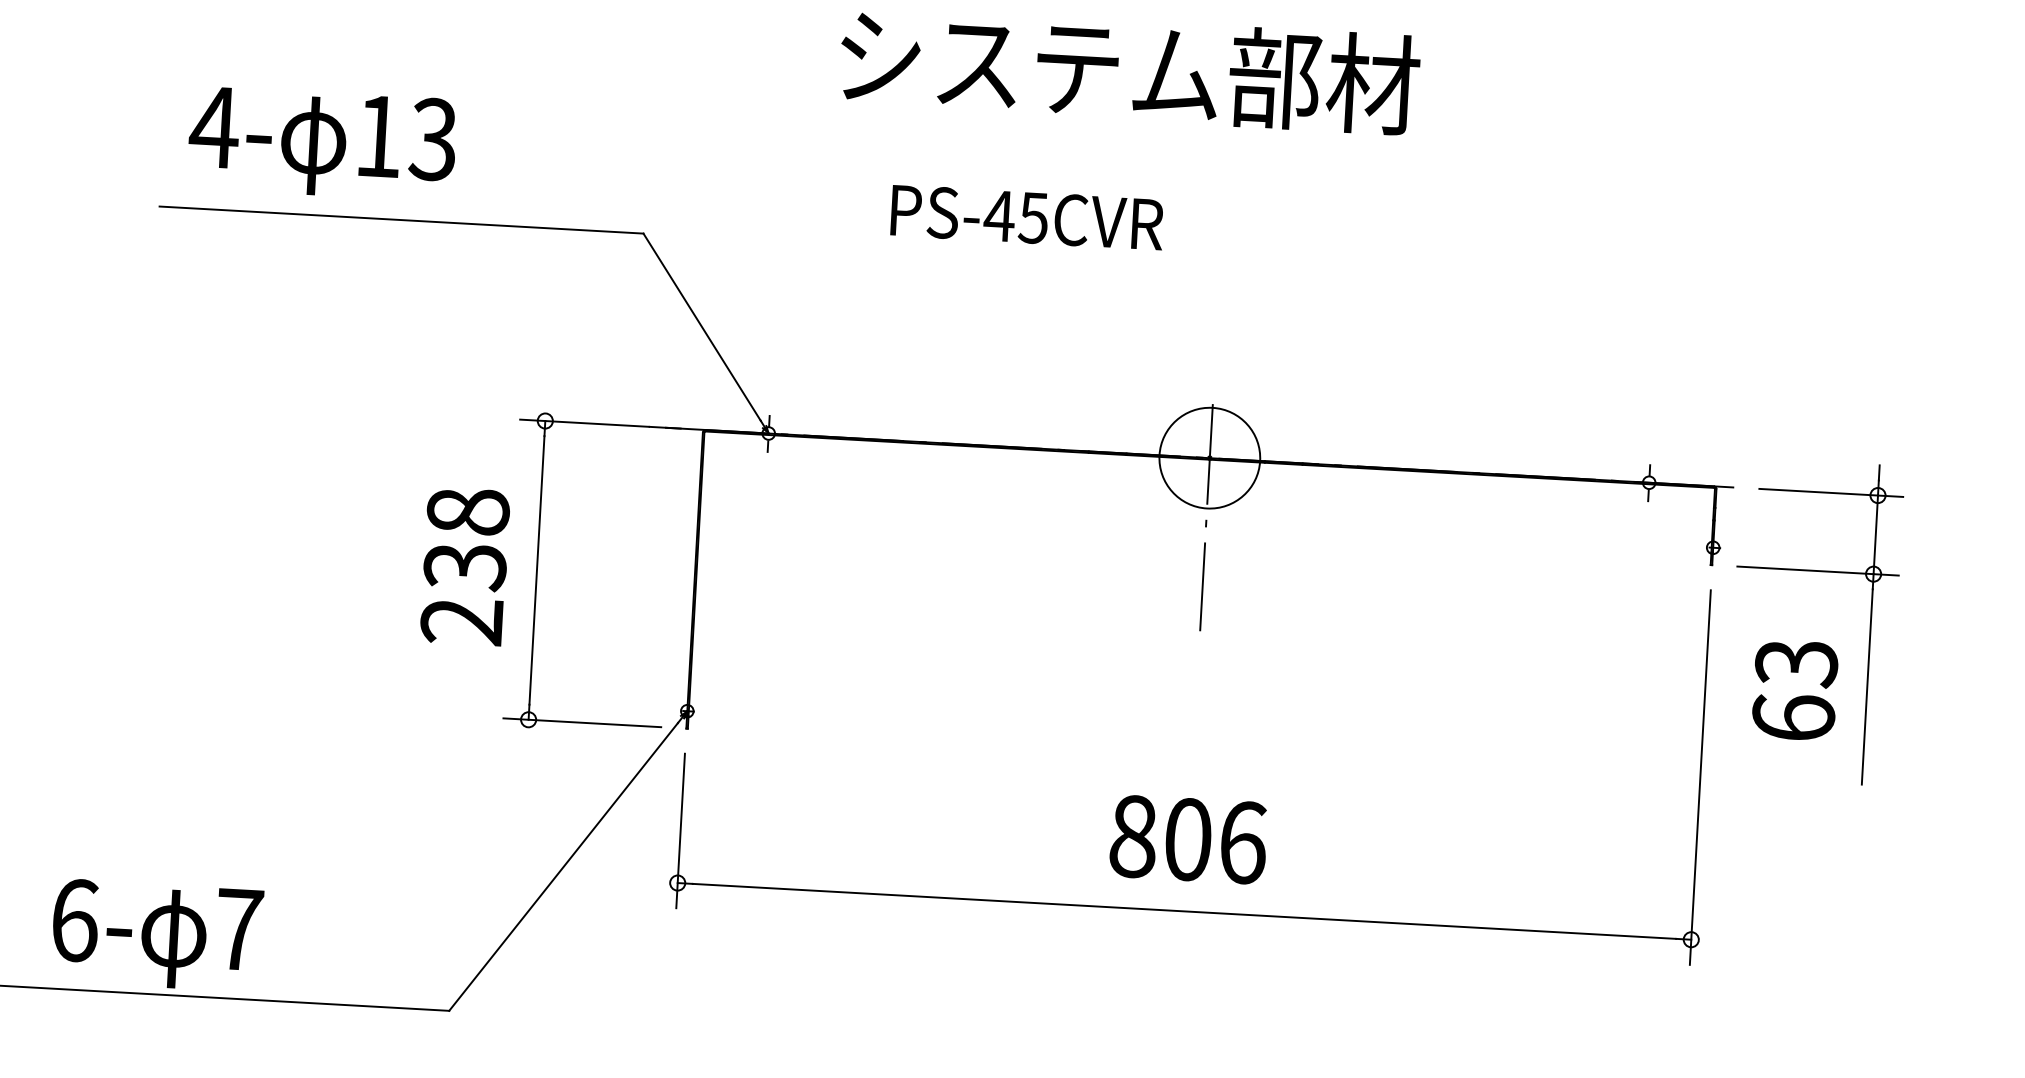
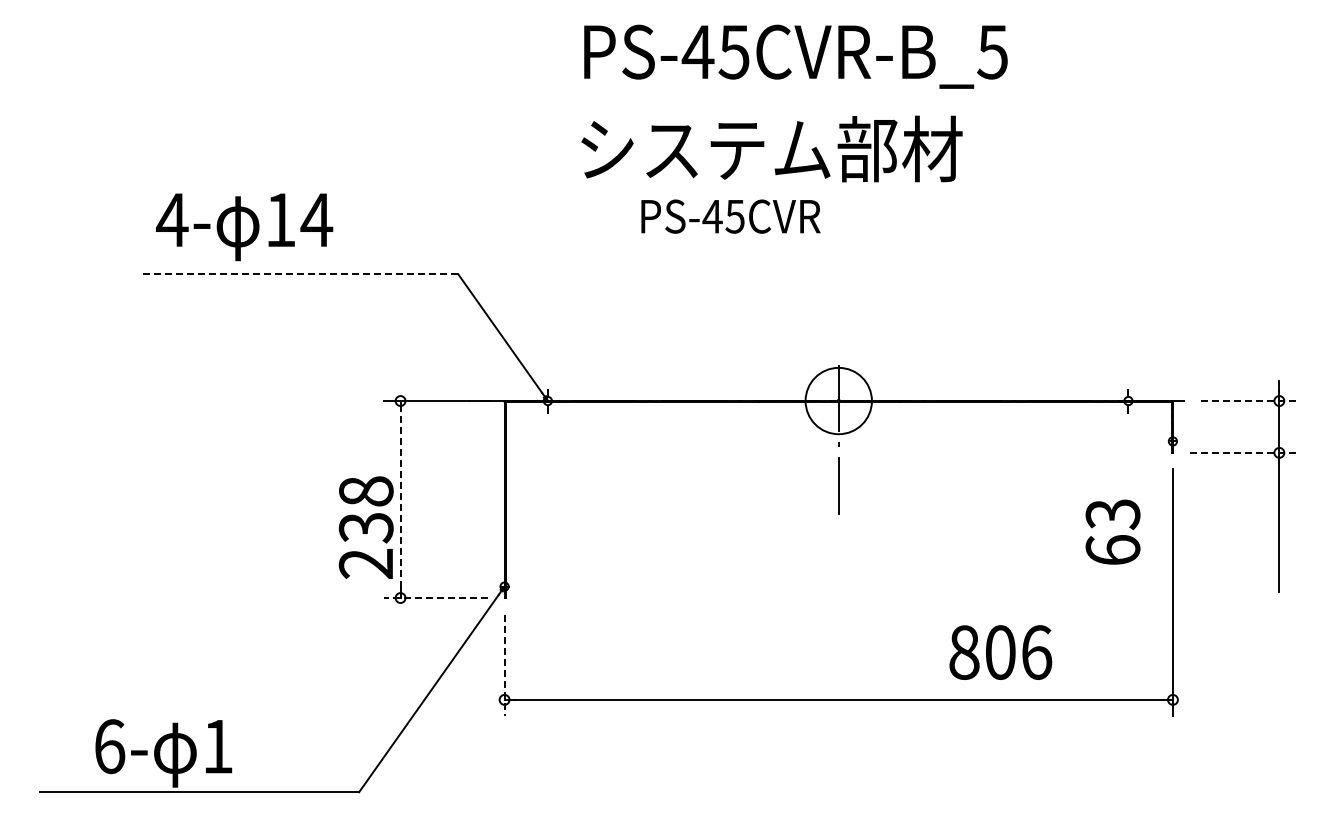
text: (433, 138) -> (316, 219), 13 -> 14
text: (1026, 217) -> (730, 216), moved
line: (401, 220) -> (298, 274), solid -> dashed
line: (1832, 493) -> (1249, 401), solid -> dashed
text: (464, 566) -> (365, 527), moved
line: (536, 570) -> (400, 499), solid -> dashed
line: (1819, 570) -> (1243, 452), solid -> dashed
text: (1794, 689) -> (1112, 531), moved
line: (581, 723) -> (435, 598), solid -> dashed
line: (680, 830) -> (504, 665), solid -> dashed
text: (1188, 839) -> (1000, 652), moved
text: (239, 929) -> (218, 746), 7 -> 1

